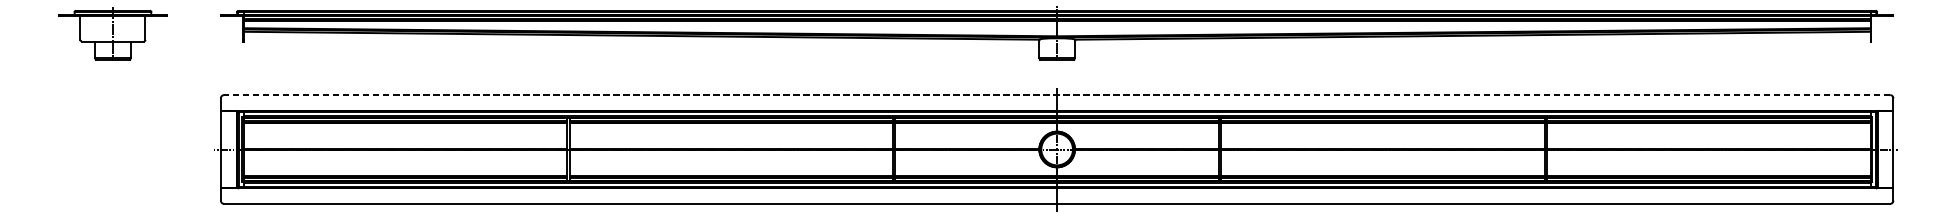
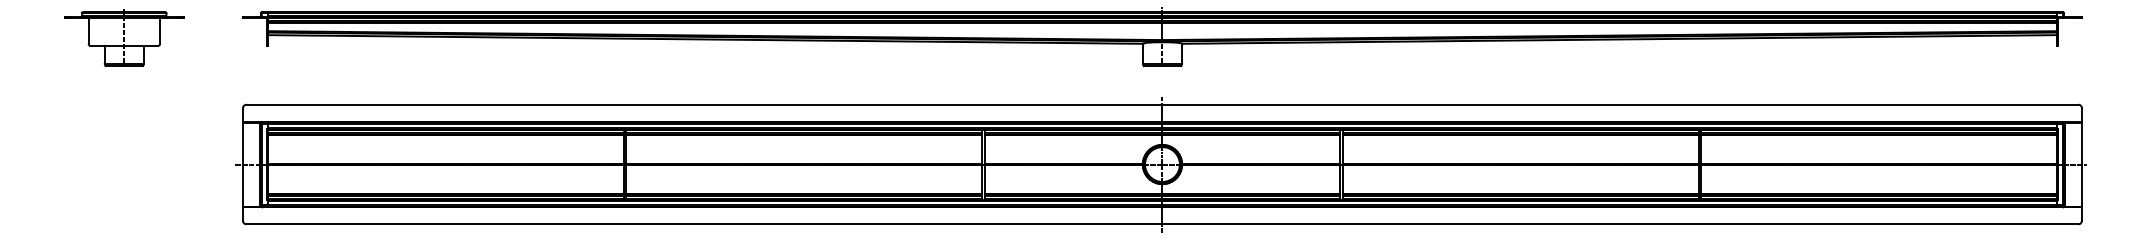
line: (1057, 94) -> (1162, 104), dashed -> solid

